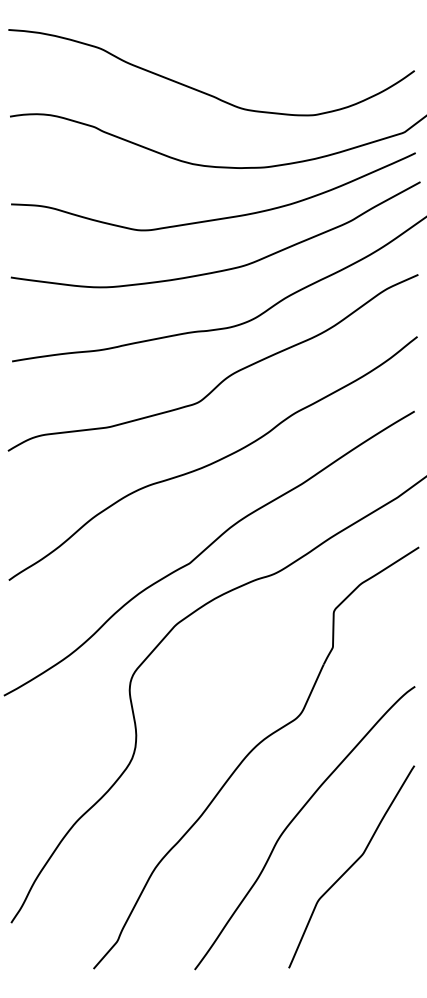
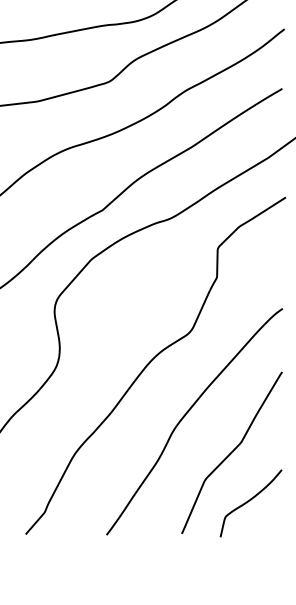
curve: (373, 927) -> (249, 501), added

